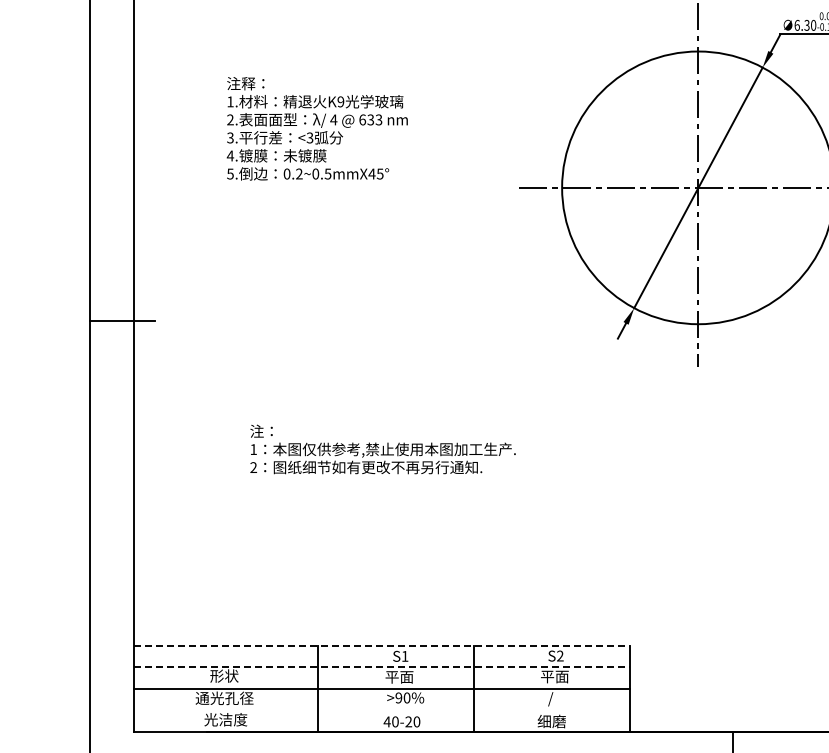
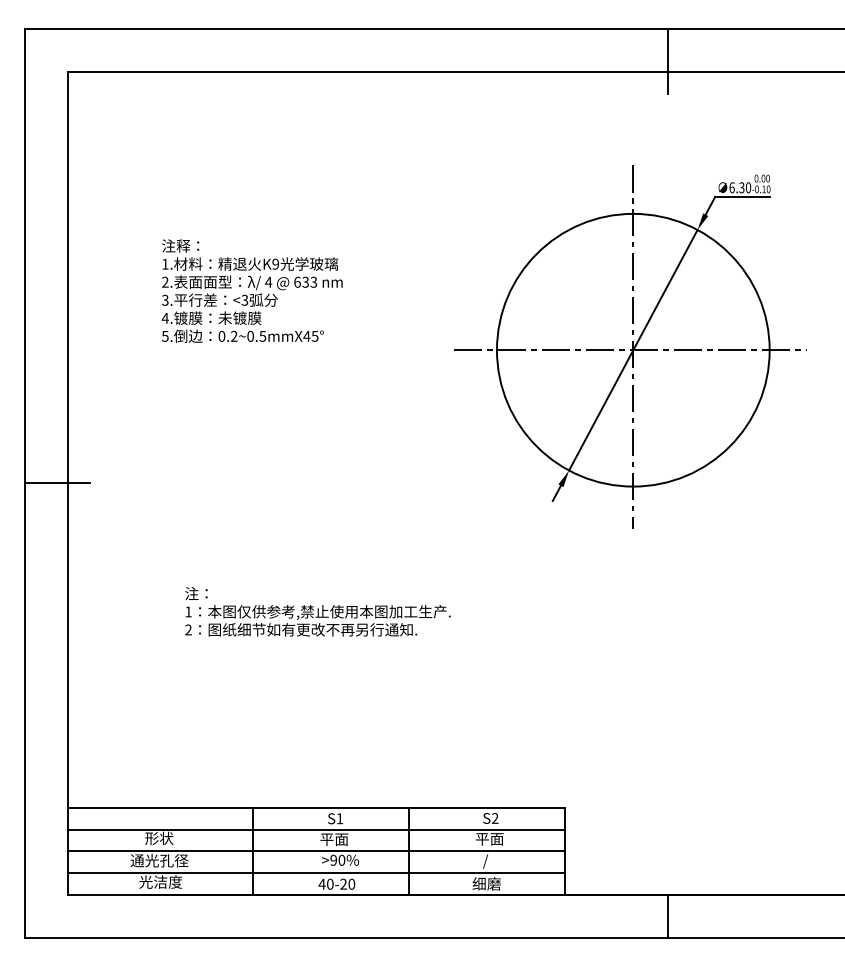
line: (382, 646) -> (317, 808), dashed -> solid
line: (382, 667) -> (317, 829), dashed -> solid
line: (381, 711) -> (316, 873), added

